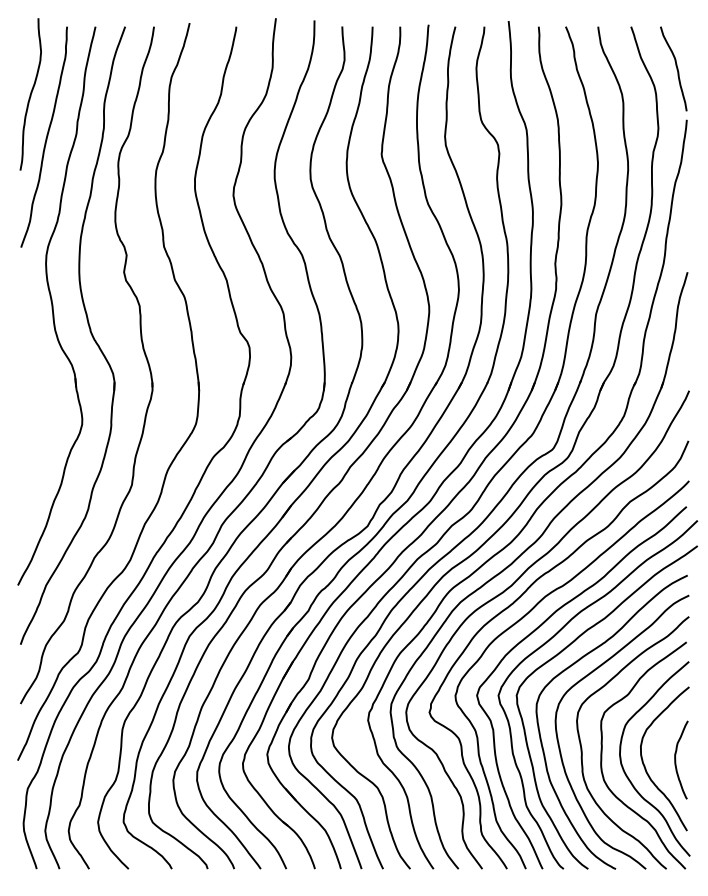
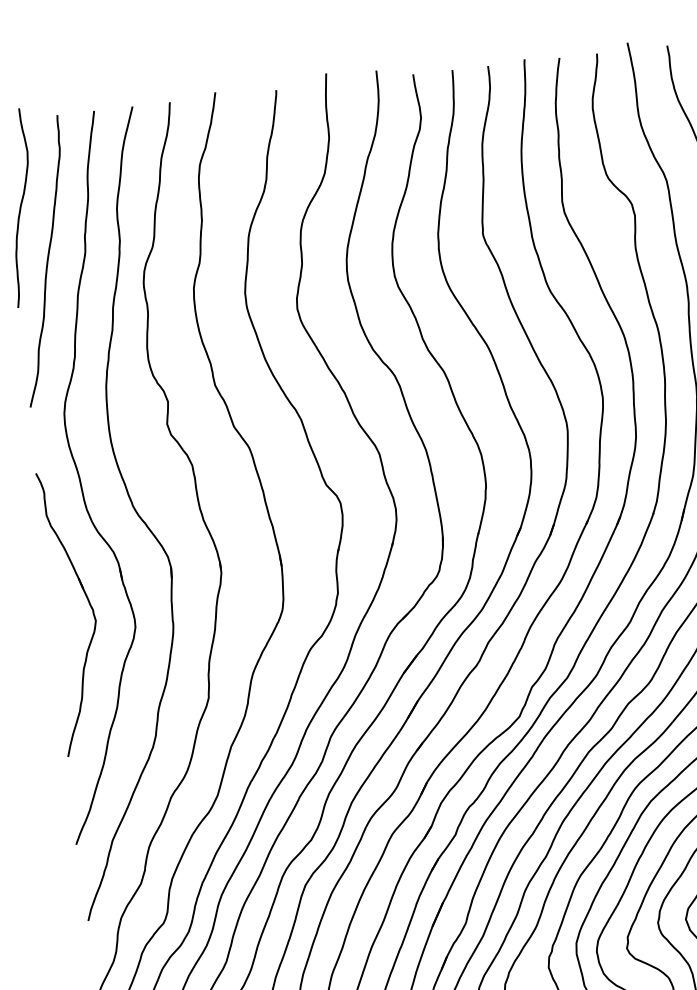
part: (48, 403) -> (88, 605), added

